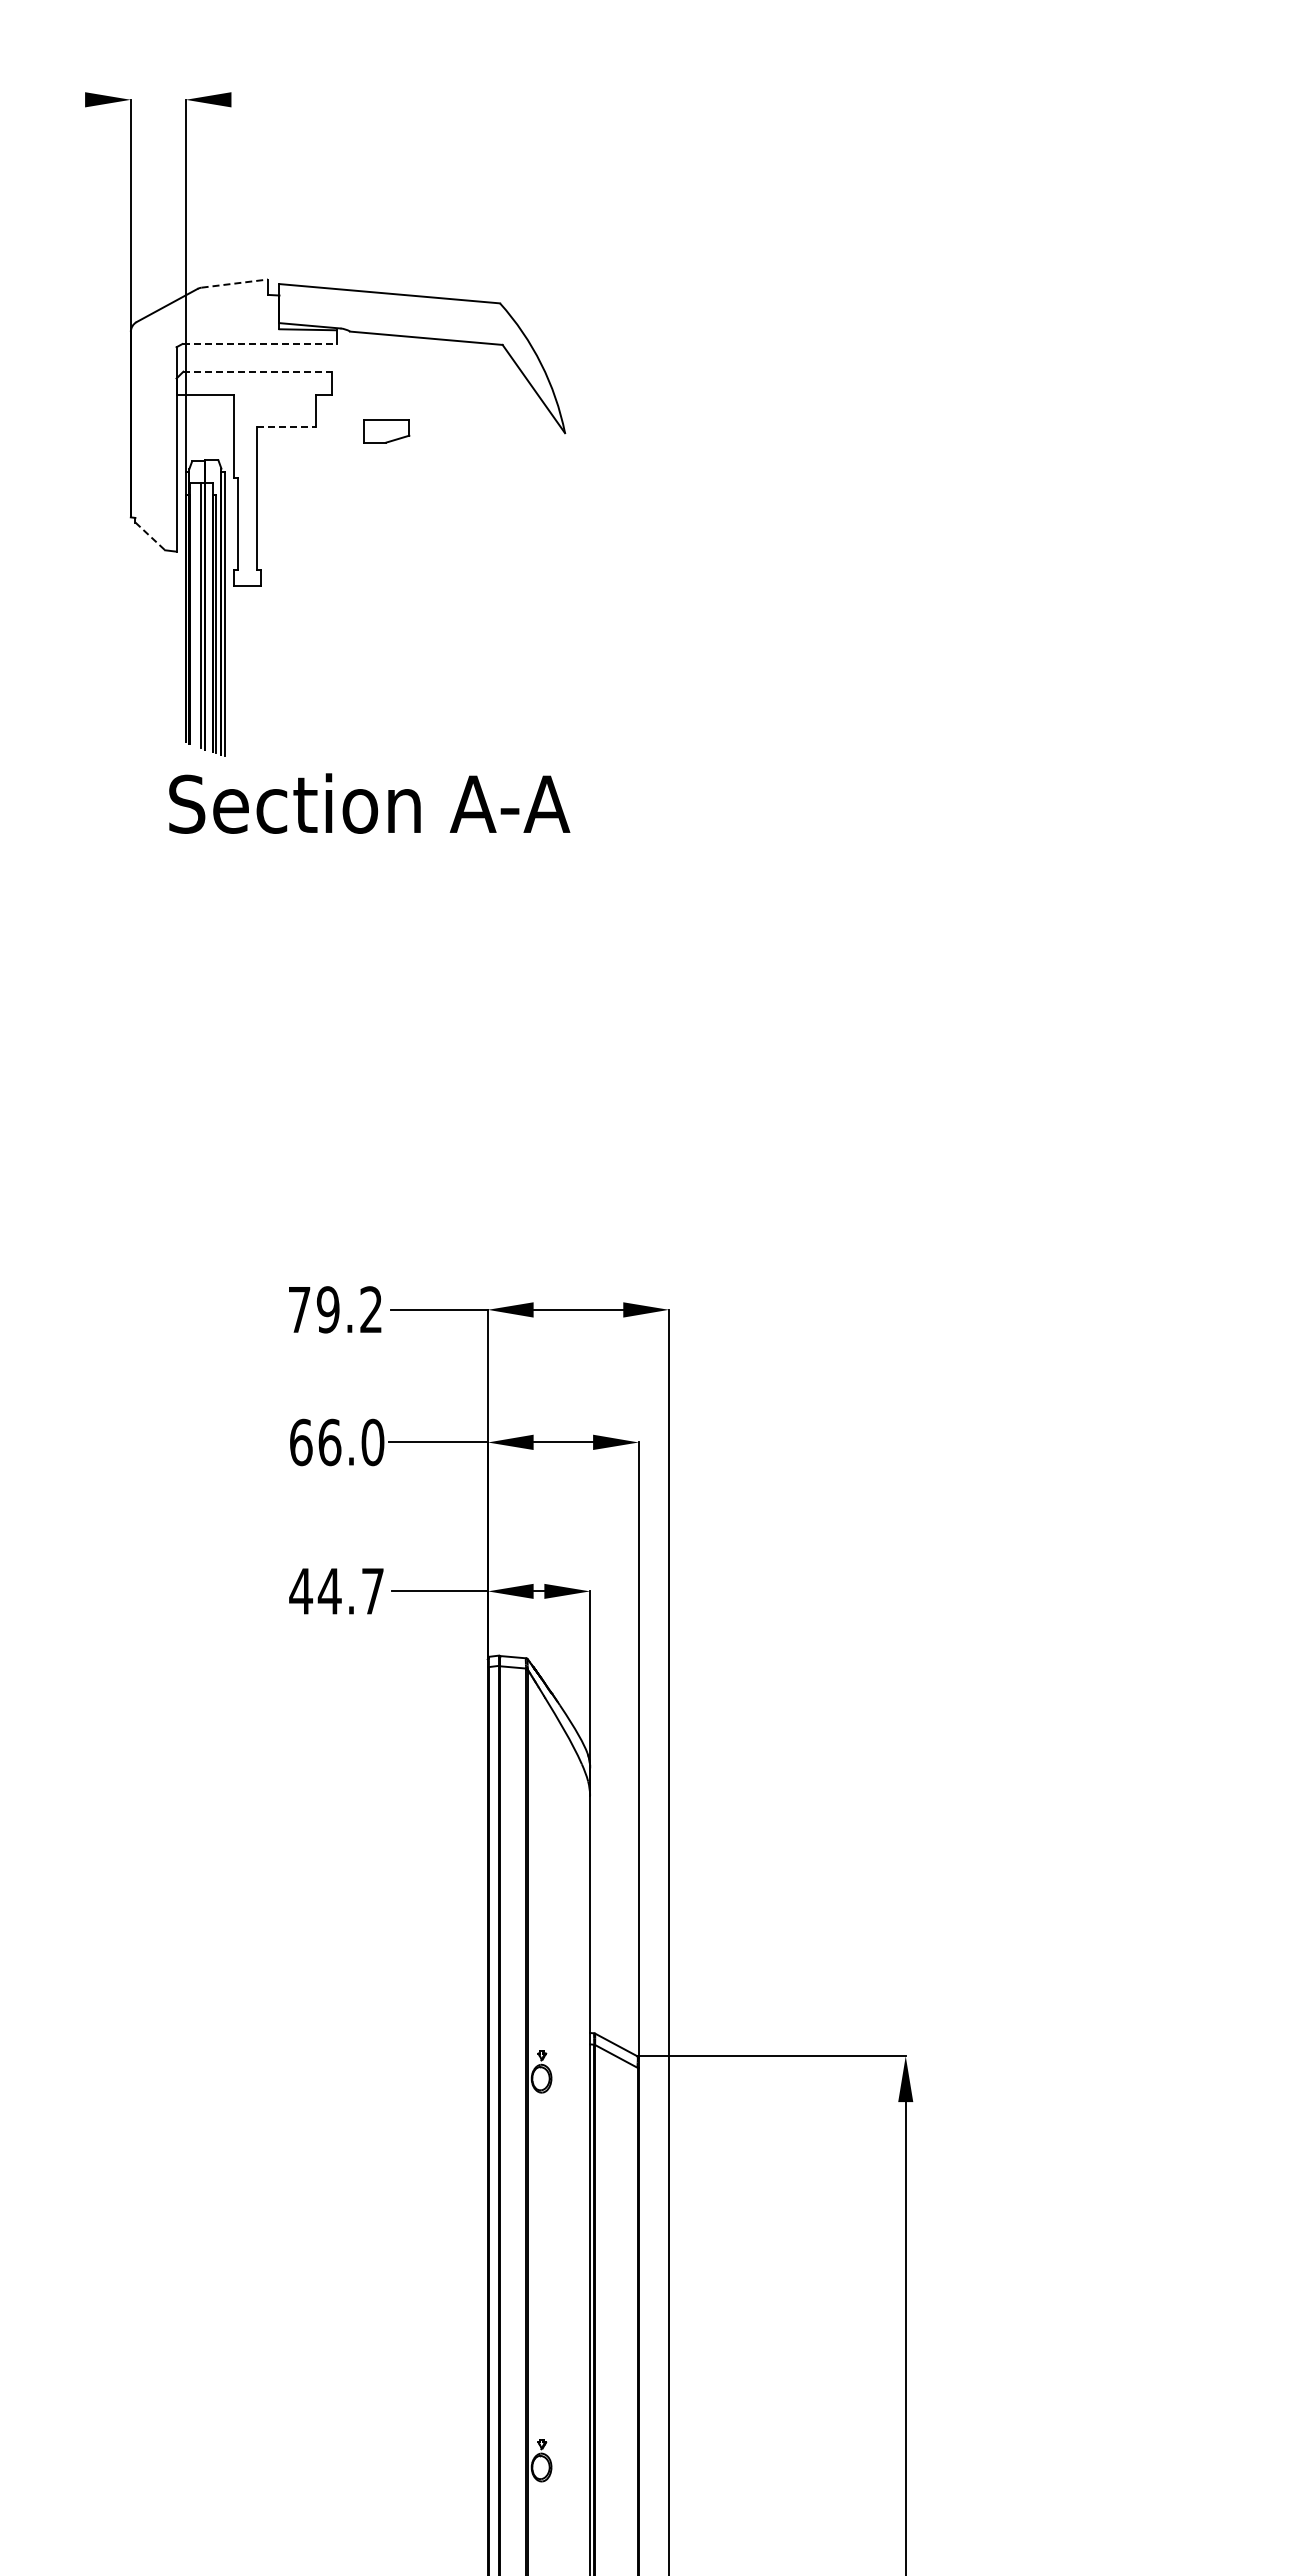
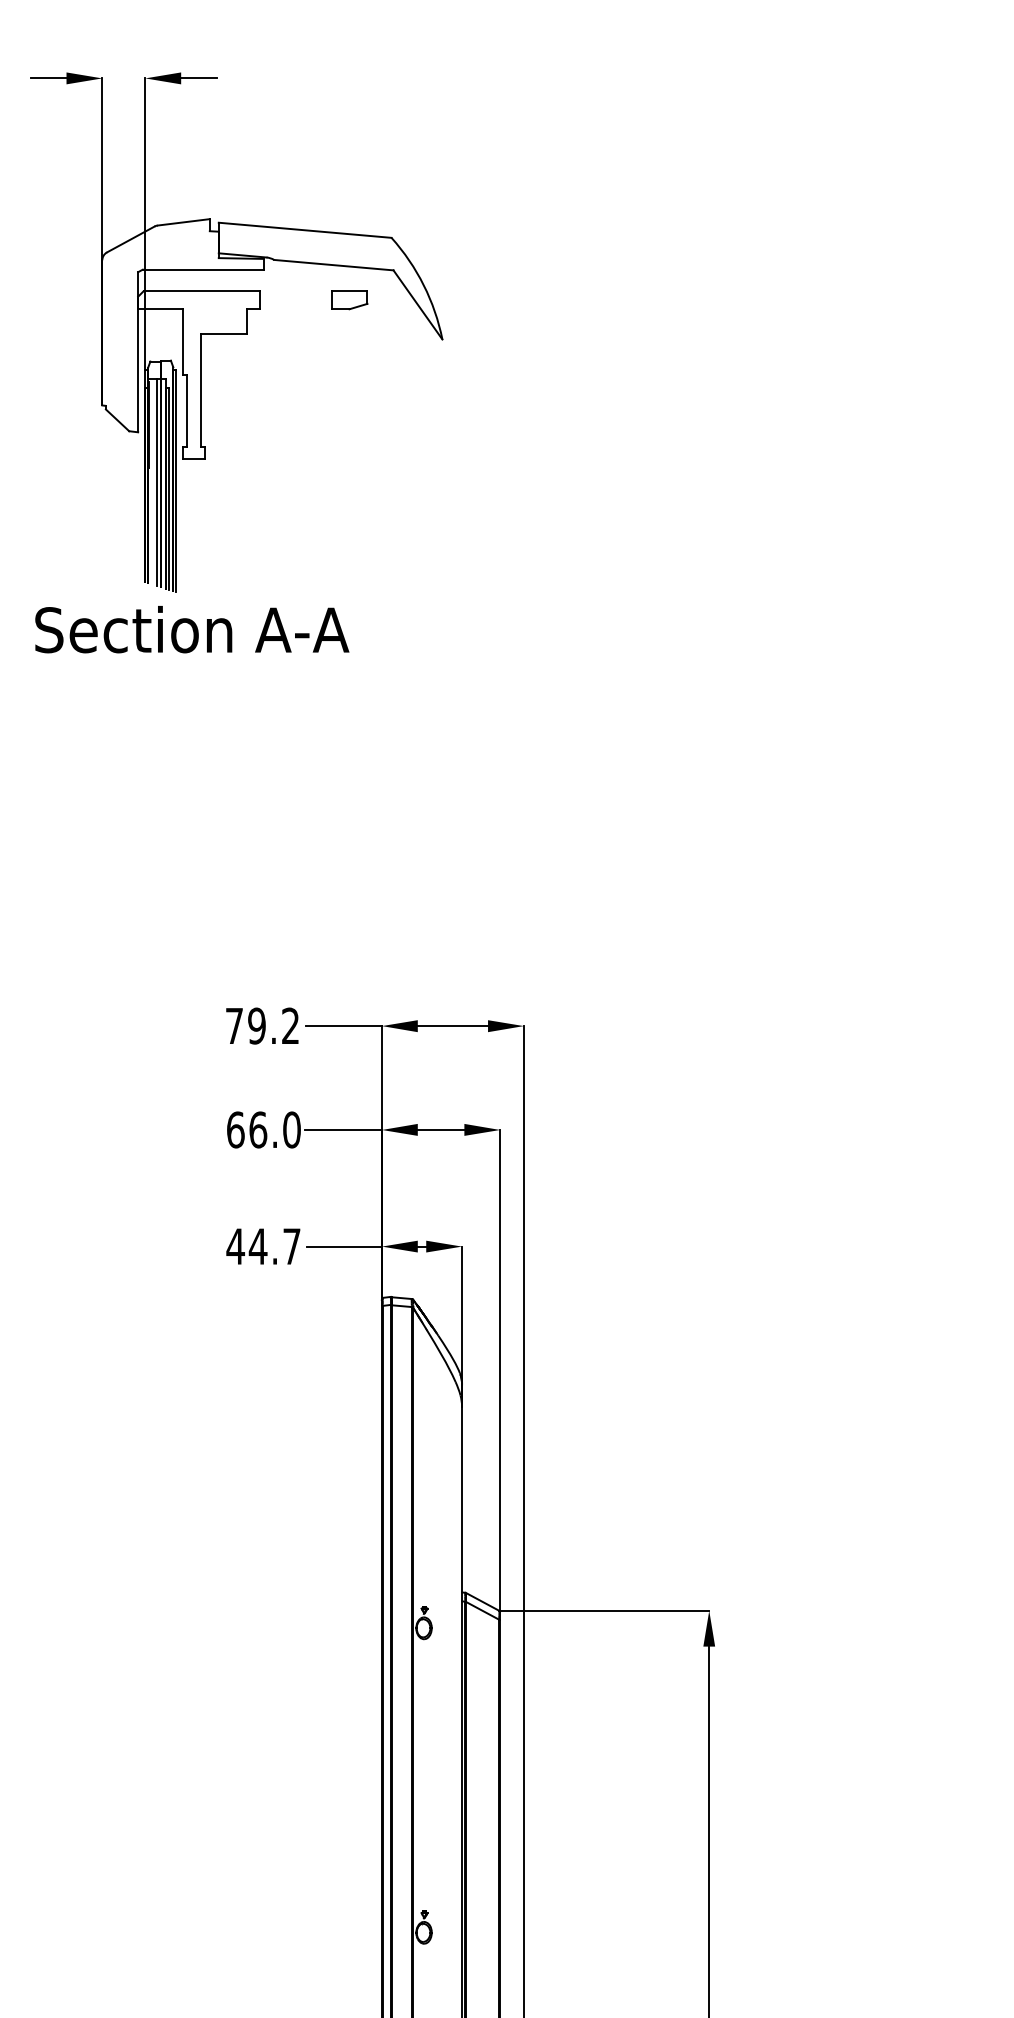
line: (62, 99) -> (48, 78), added
line: (254, 99) -> (199, 78), added
line: (235, 283) -> (184, 222), dashed -> solid
line: (260, 344) -> (203, 270), dashed -> solid
line: (258, 371) -> (202, 291), dashed -> solid
line: (286, 426) -> (224, 334), dashed -> solid
part: (386, 431) -> (349, 300), moved
line: (150, 536) -> (117, 420), dashed -> solid
text: (369, 803) -> (192, 629), moved

